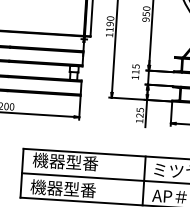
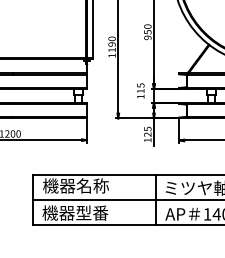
text: (82, 162) -> (92, 185), 機器型番 -> 機器名称

